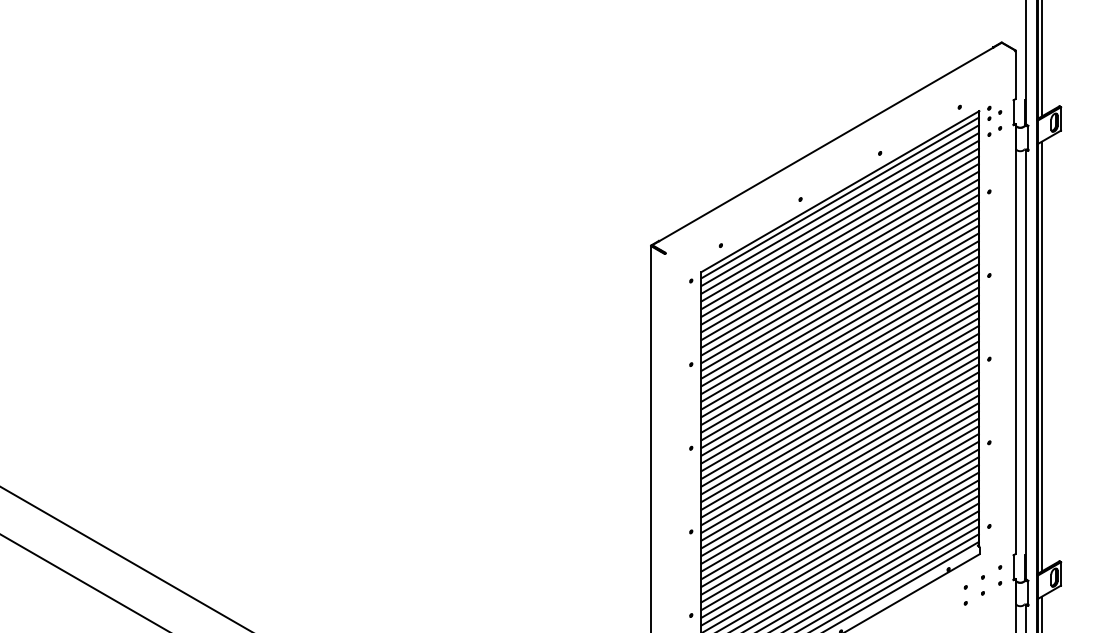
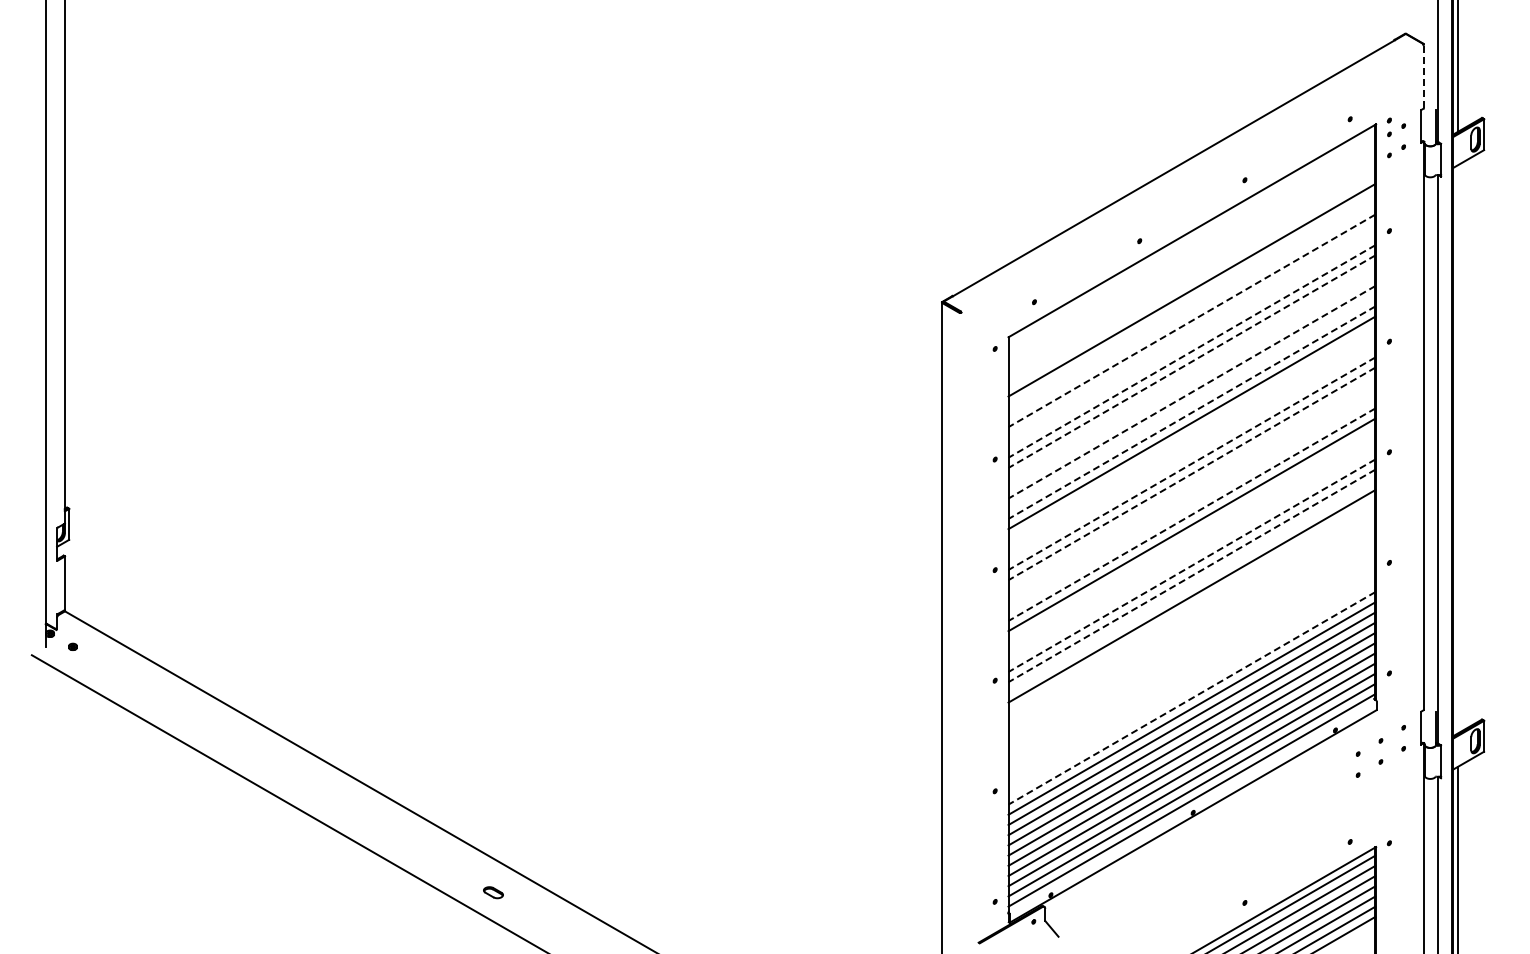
line: (1015, 74) -> (1423, 76), solid -> dashed
line: (839, 197) -> (1191, 238), removed
line: (839, 205) -> (1191, 249), removed
line: (839, 213) -> (1191, 259), removed
line: (839, 220) -> (1191, 269), removed
line: (839, 228) -> (1191, 279), removed
line: (839, 244) -> (1191, 300), removed
line: (839, 251) -> (1191, 310), removed
line: (839, 260) -> (1191, 321), solid -> dashed
line: (839, 267) -> (1191, 330), removed
line: (839, 275) -> (1191, 341), removed
line: (839, 282) -> (1191, 351), solid -> dashed
line: (839, 290) -> (1191, 361), solid -> dashed
line: (839, 298) -> (1191, 371), removed
line: (839, 305) -> (1191, 381), removed
line: (839, 313) -> (1191, 392), solid -> dashed
line: (839, 321) -> (1191, 402), removed
line: (839, 329) -> (1191, 412), solid -> dashed
line: (839, 344) -> (1191, 432), removed
line: (839, 352) -> (1191, 443), removed
line: (1041, 356) -> (1458, 448), removed
line: (839, 360) -> (1191, 453), removed
line: (839, 367) -> (1191, 463), solid -> dashed
line: (839, 375) -> (1191, 474), solid -> dashed
line: (839, 382) -> (1191, 483), removed
line: (839, 391) -> (1191, 494), removed
line: (839, 398) -> (1191, 504), removed
line: (839, 406) -> (1191, 514), solid -> dashed
line: (839, 421) -> (1191, 534), removed
line: (839, 429) -> (1191, 545), removed
line: (839, 437) -> (1191, 555), removed
line: (839, 444) -> (1191, 565), solid -> dashed
line: (839, 453) -> (1191, 576), solid -> dashed
line: (839, 459) -> (1191, 585), removed
line: (839, 475) -> (1191, 606), removed
line: (839, 483) -> (1191, 616), removed
line: (839, 490) -> (1191, 626), removed
line: (839, 498) -> (1191, 636), removed
line: (839, 506) -> (1191, 647), removed
line: (839, 514) -> (1191, 657), removed
line: (839, 521) -> (1191, 667), removed
line: (839, 529) -> (1191, 677), removed
line: (839, 537) -> (1191, 687), removed
line: (839, 545) -> (1191, 698), solid -> dashed

